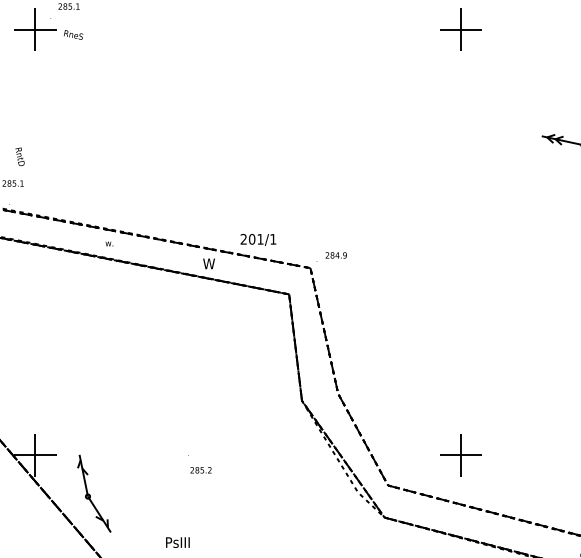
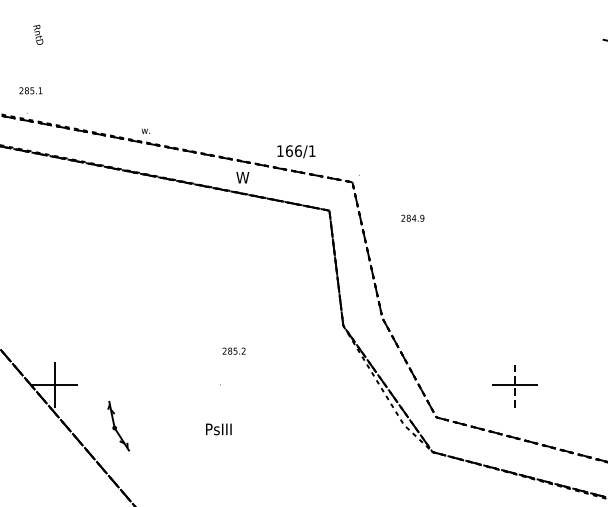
text: (19, 156) -> (37, 34), moved
text: (251, 238) -> (288, 150), 201/1 -> 166/1
text: (109, 243) -> (145, 130), moved
text: (335, 255) -> (411, 218), moved
line: (461, 454) -> (515, 383), solid -> dashed
text: (200, 470) -> (233, 351), moved
part: (94, 493) -> (118, 426), size x0.6
text: (177, 542) -> (218, 429), moved

